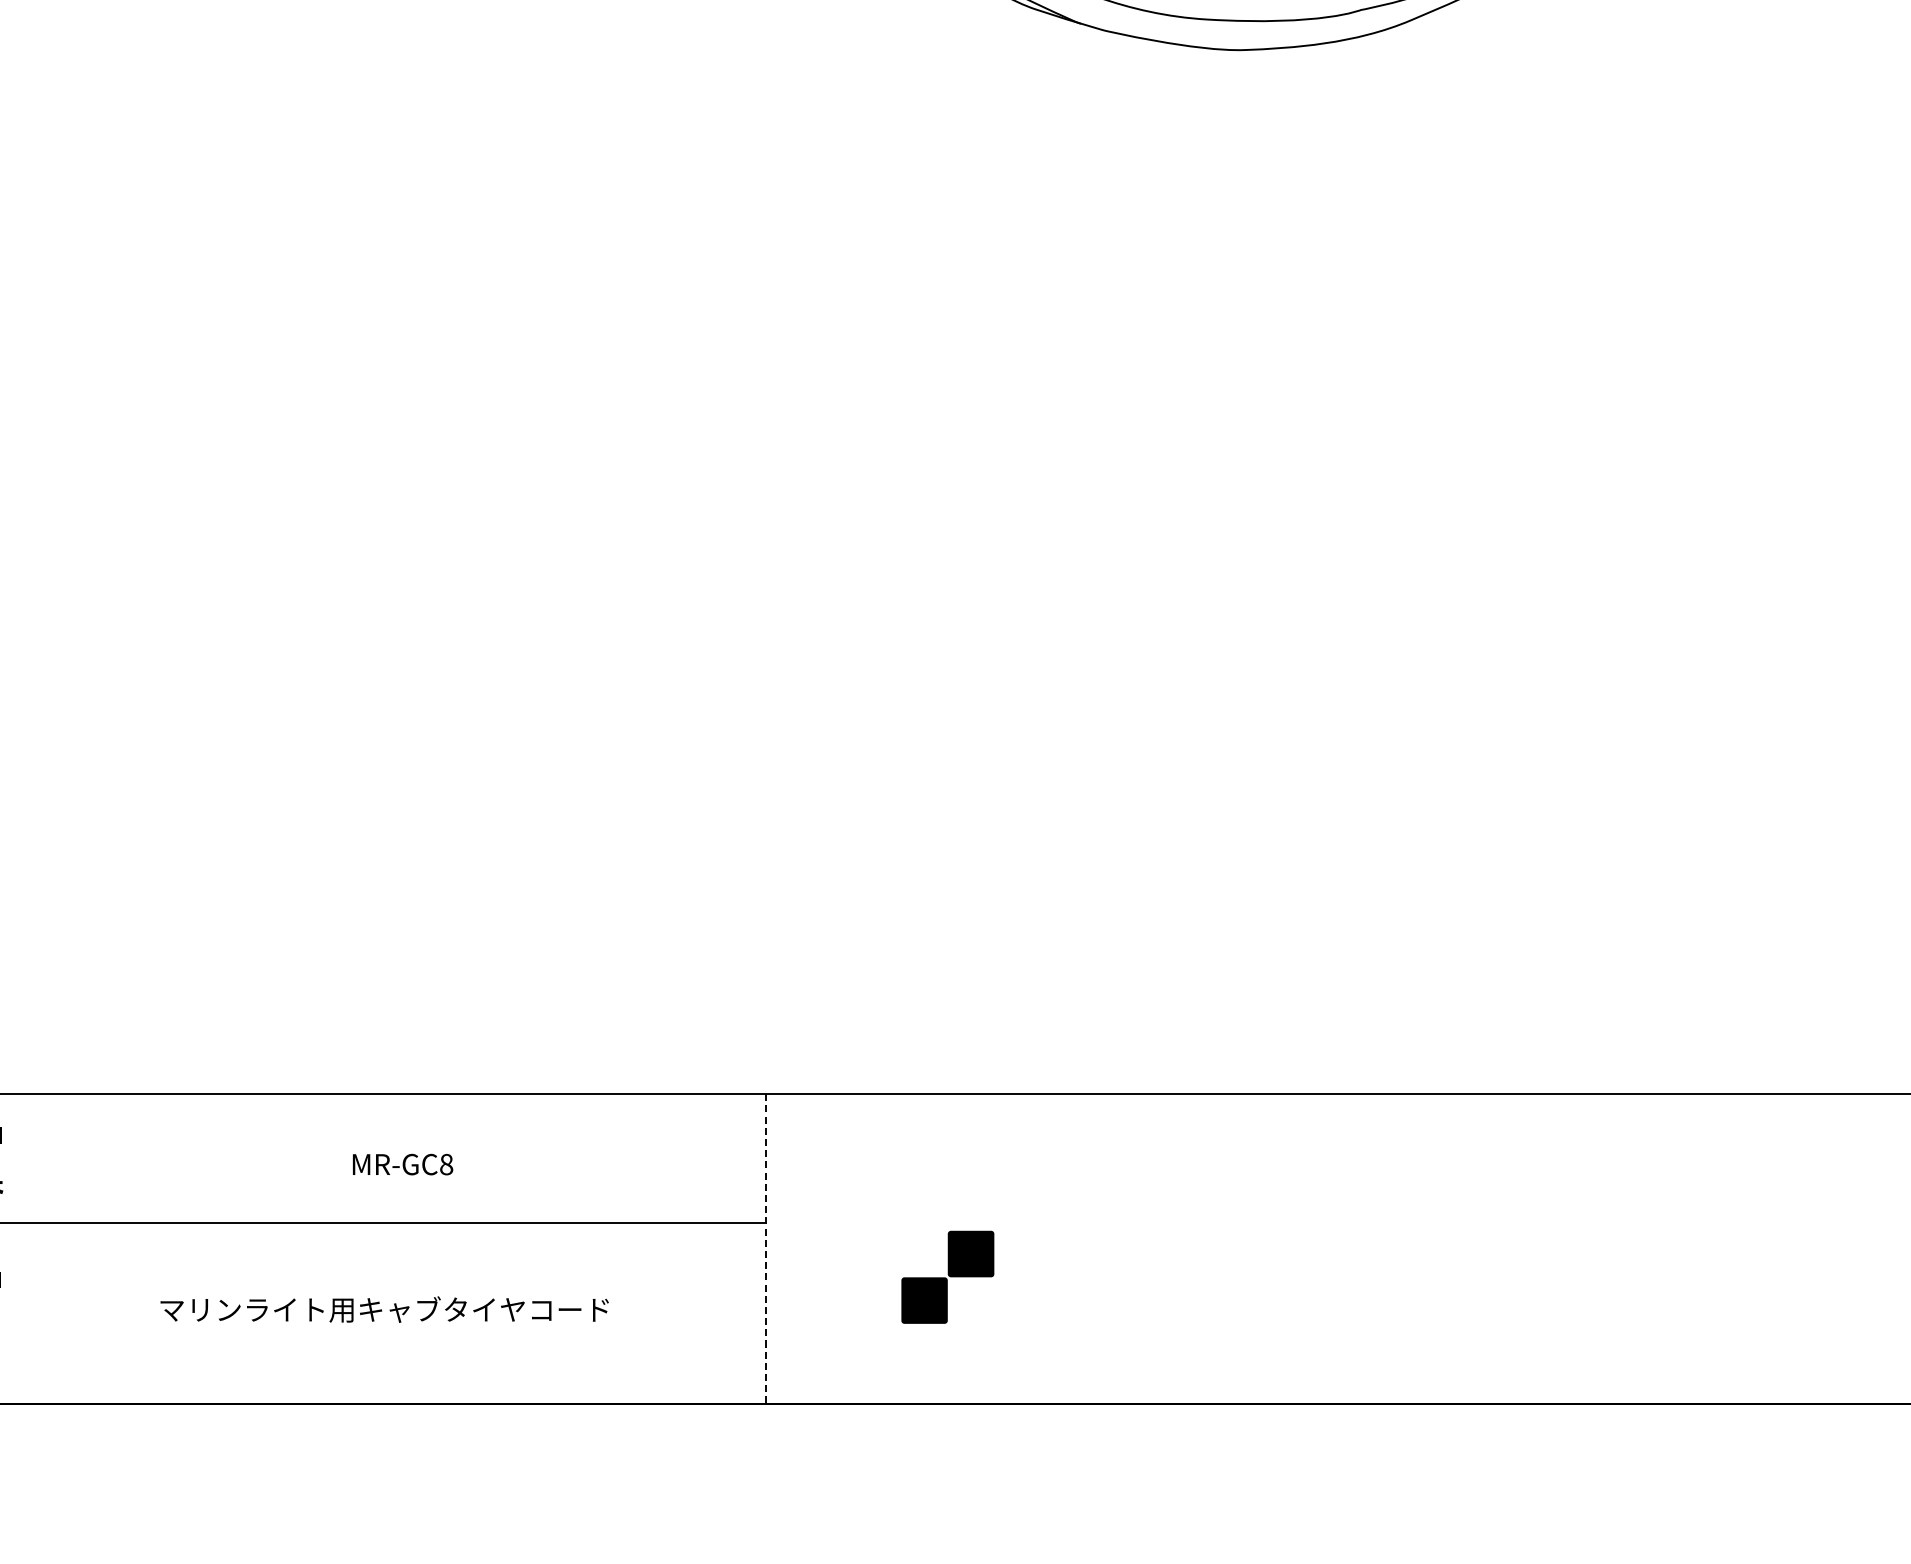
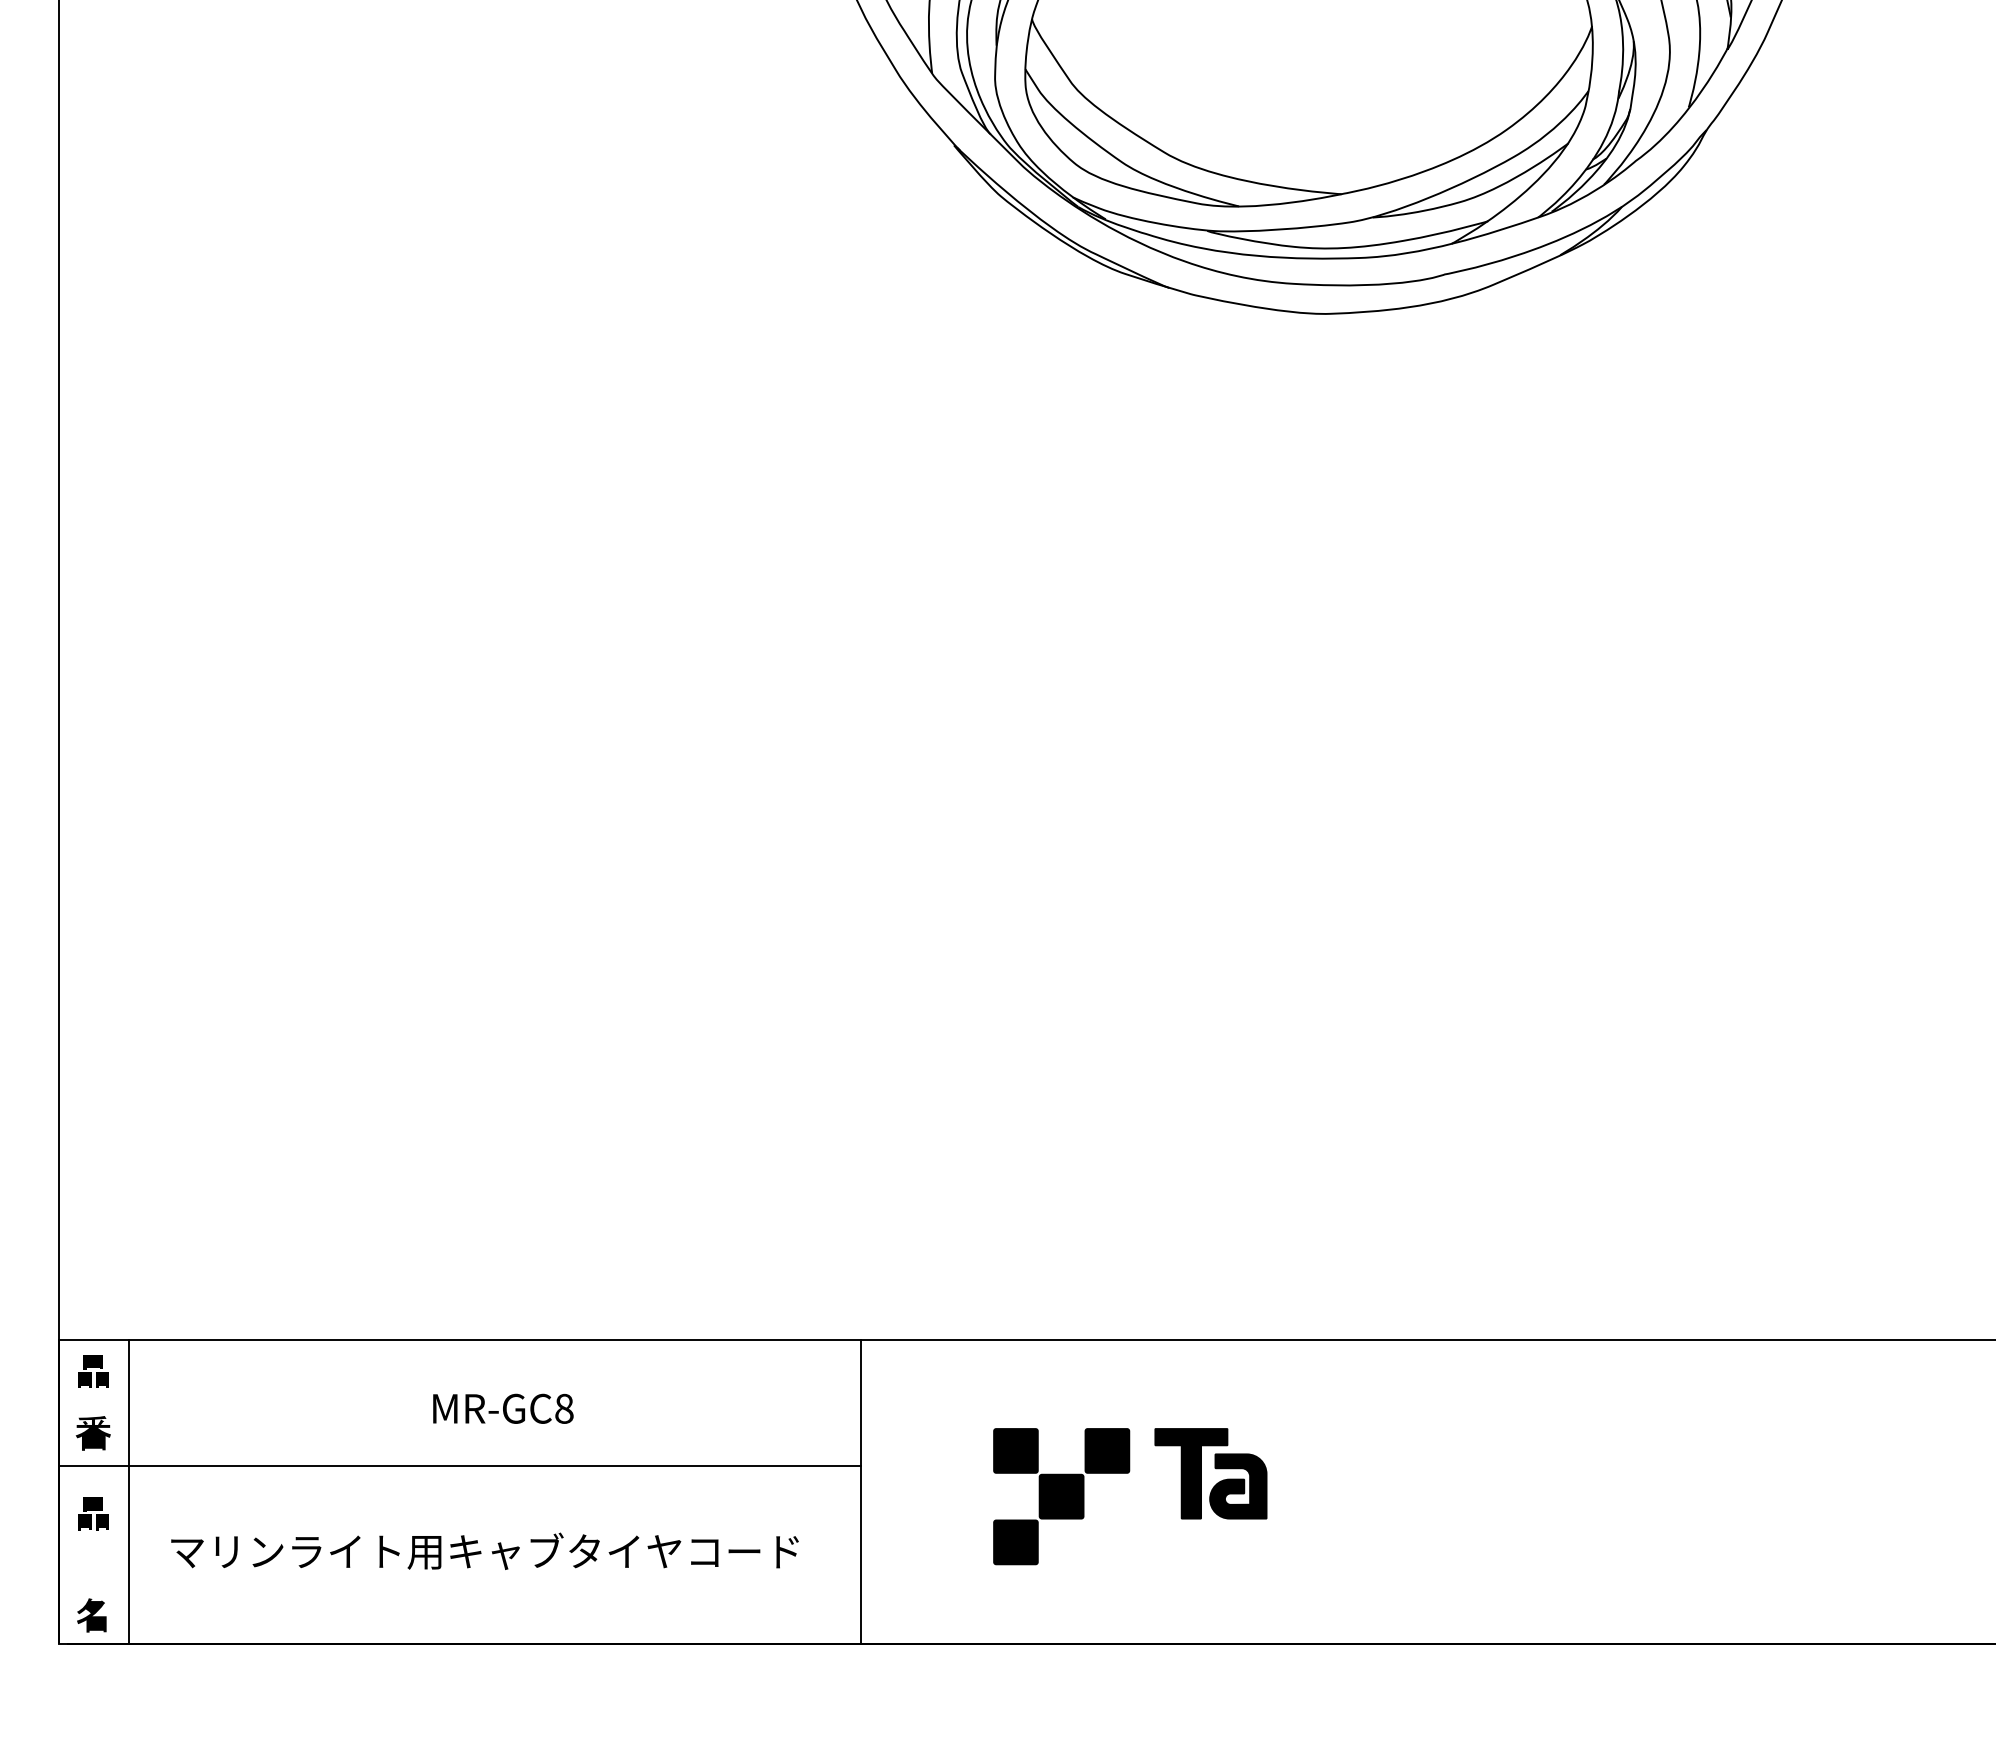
part: (402, 1164) -> (503, 1408), size x1.43
fill: (924, 1207) -> (1015, 1450), added
fill: (1017, 1207) -> (1107, 1450), added
part: (1126, 1225) -> (1214, 1468), added
line: (21, 1248) -> (128, 1491), added
line: (766, 1249) -> (860, 1492), dashed -> solid
part: (383, 1308) -> (484, 1550), size x1.43

